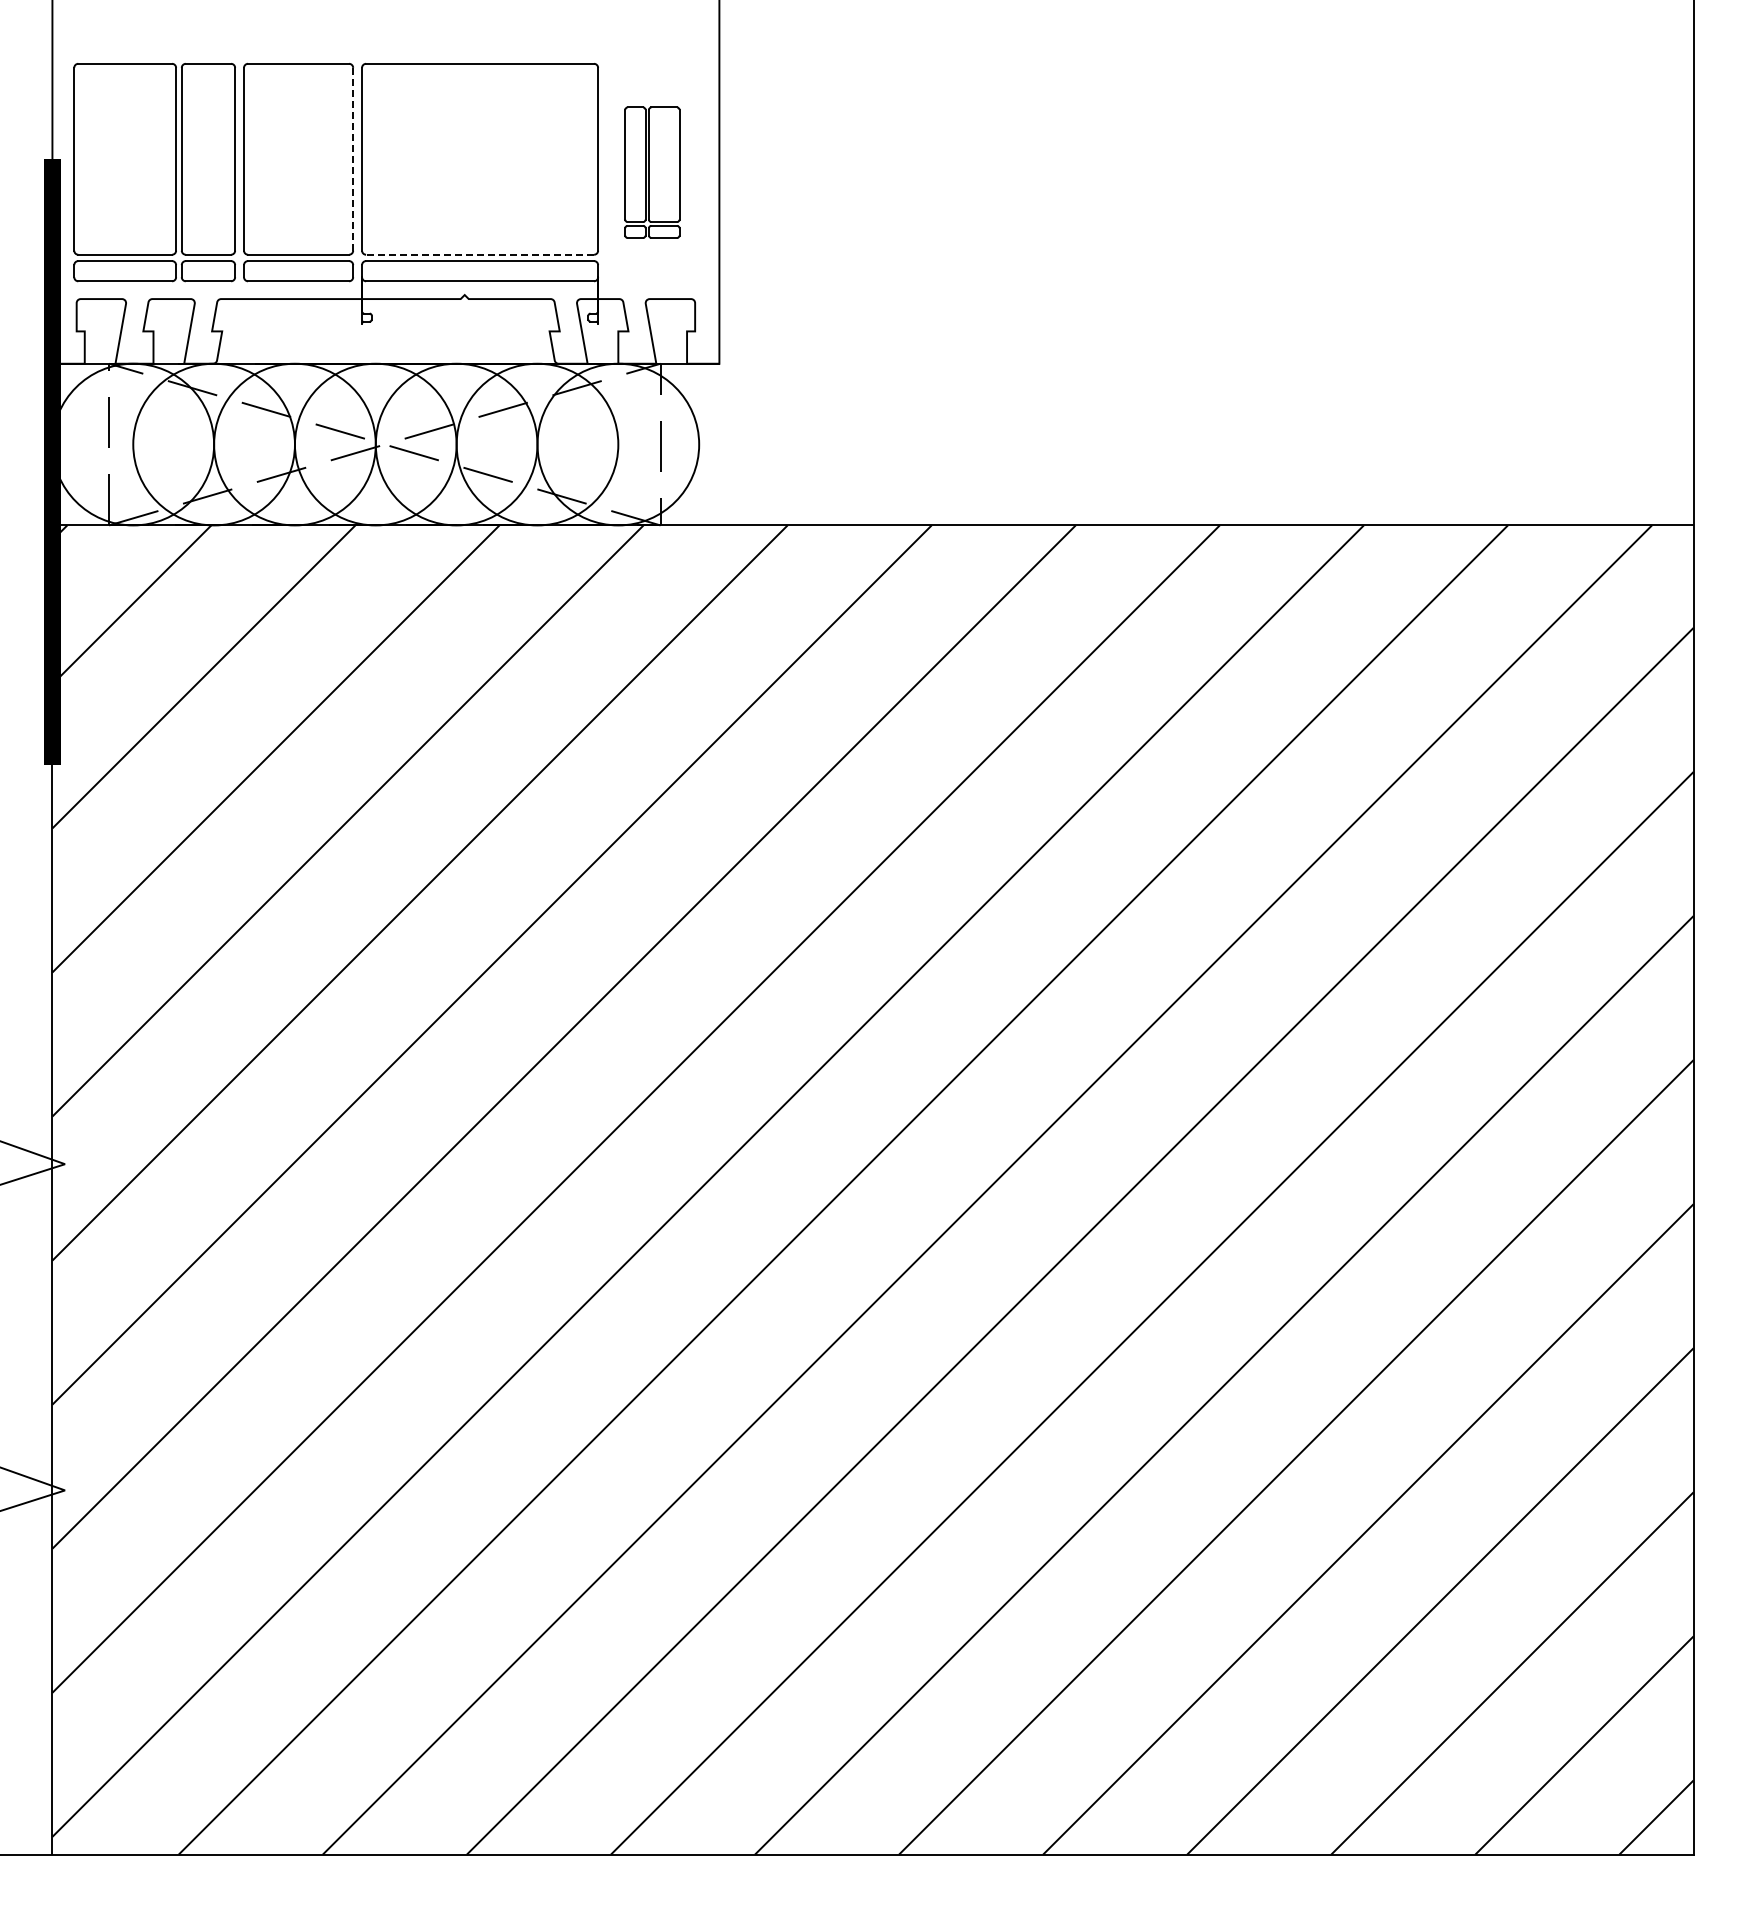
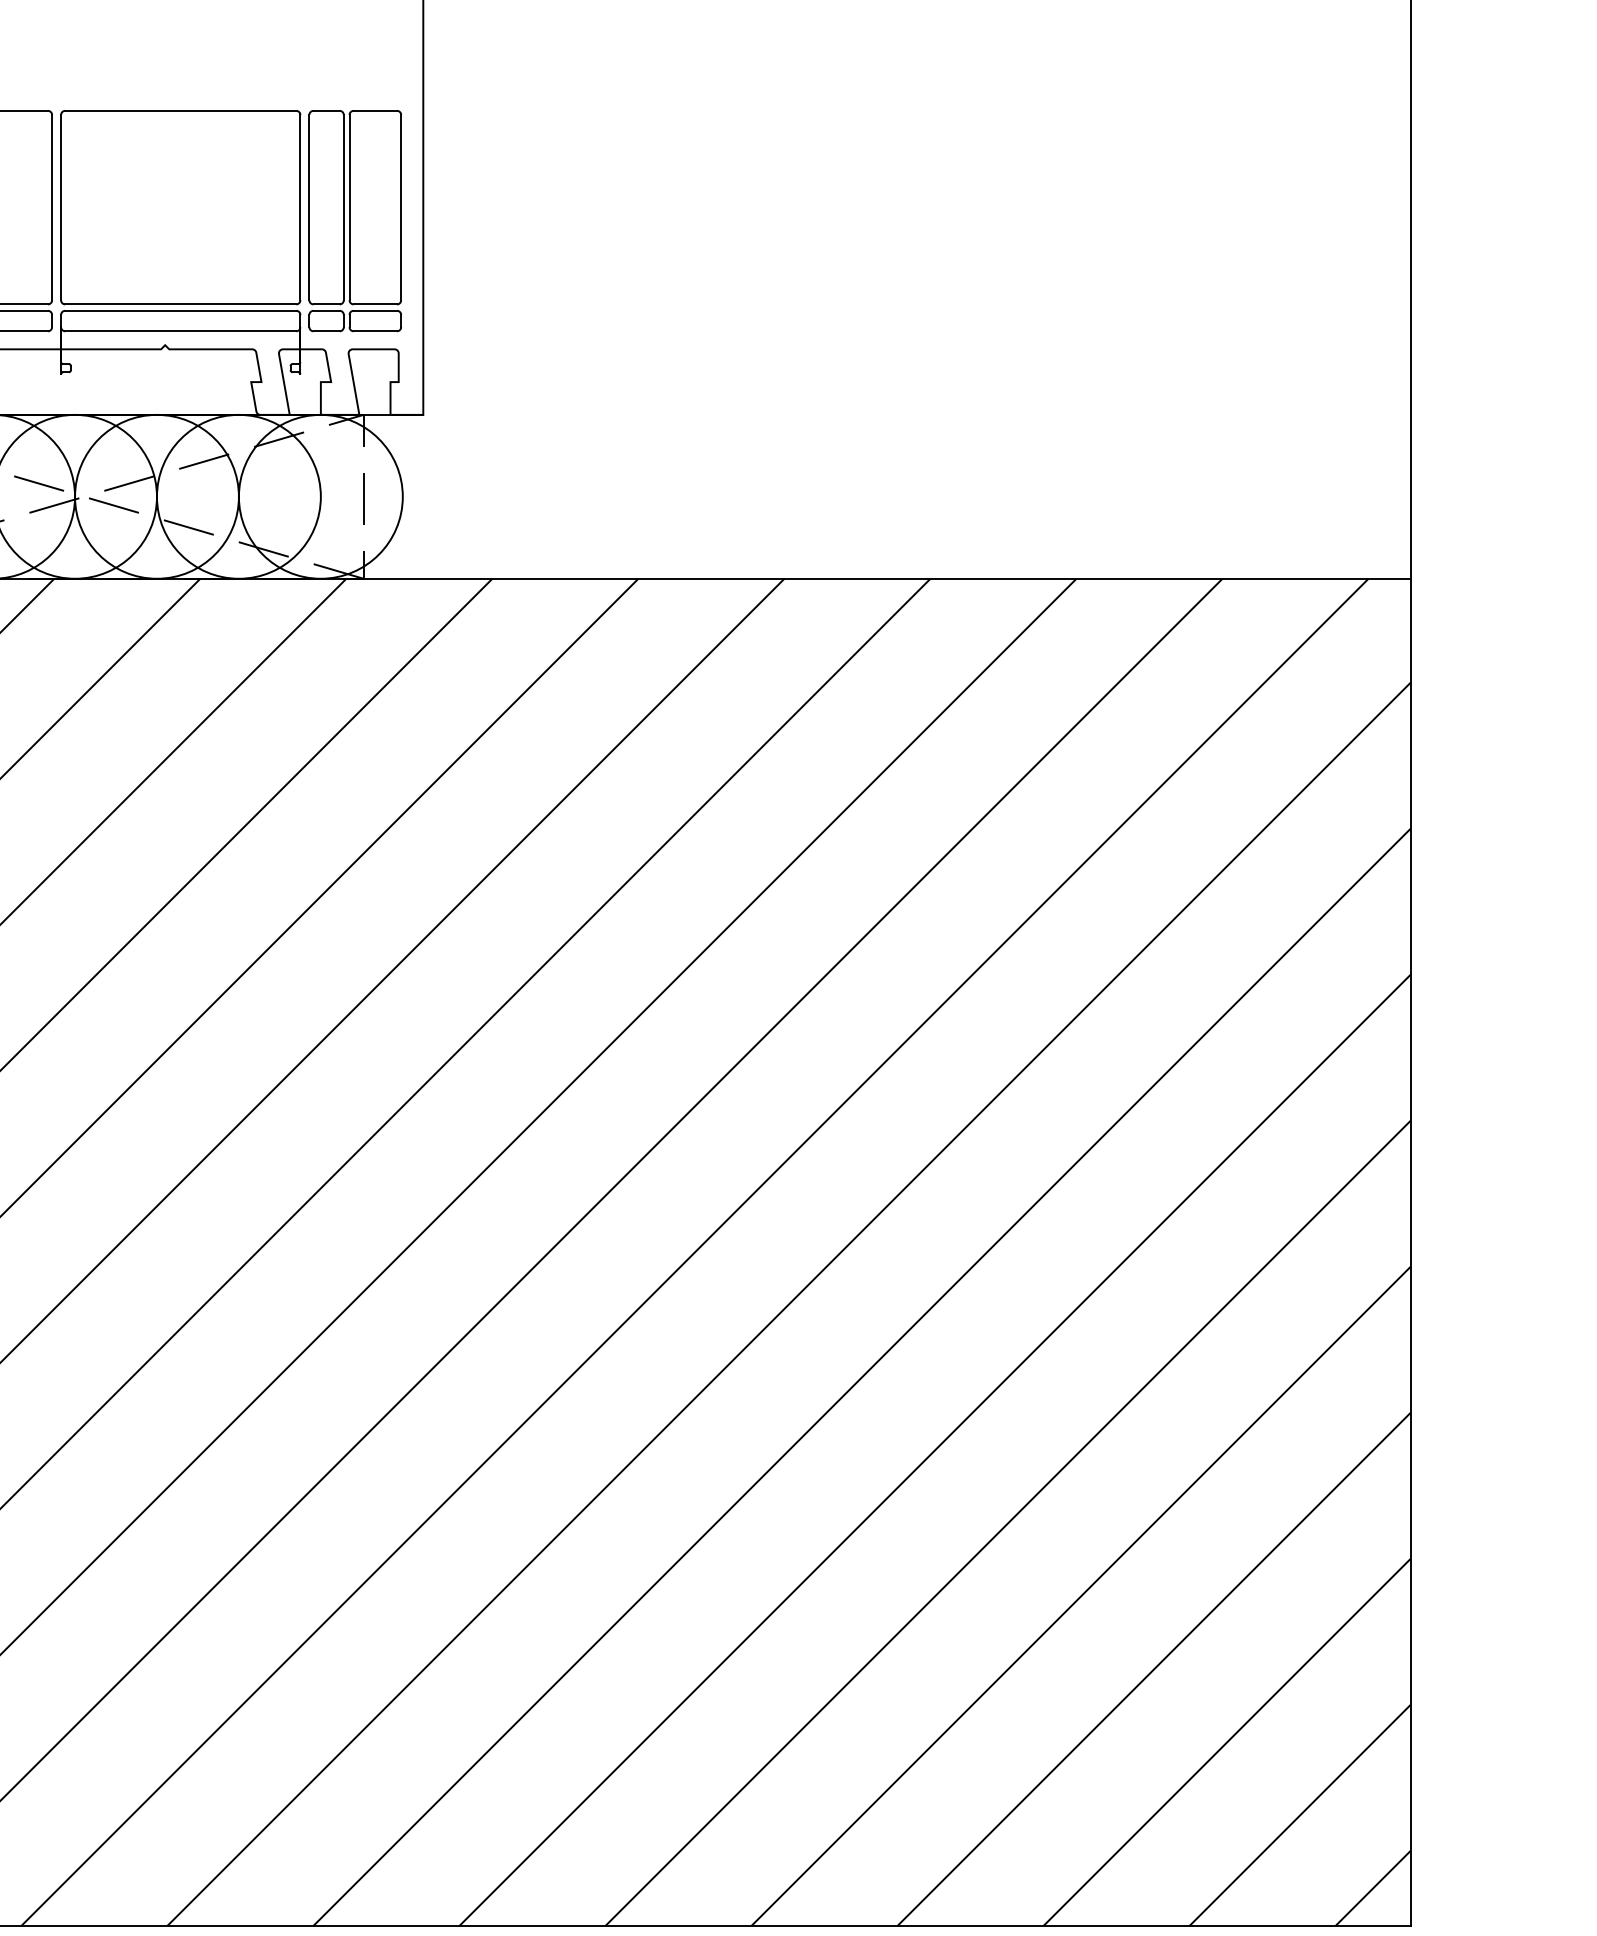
line: (353, 159) -> (52, 207), dashed -> solid
part: (652, 172) -> (355, 221), size x1.67
line: (480, 254) -> (181, 304), dashed -> solid

